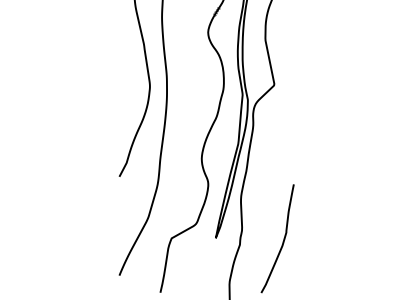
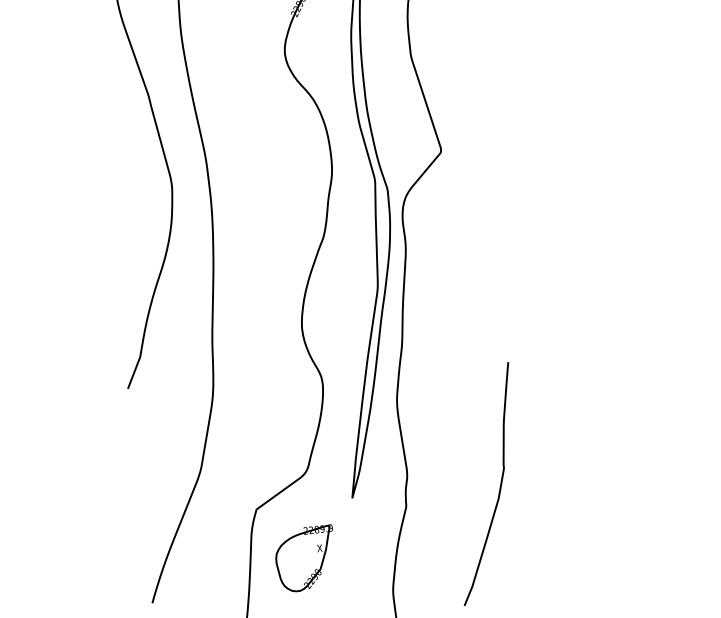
part: (191, 263) -> (305, 559), added

